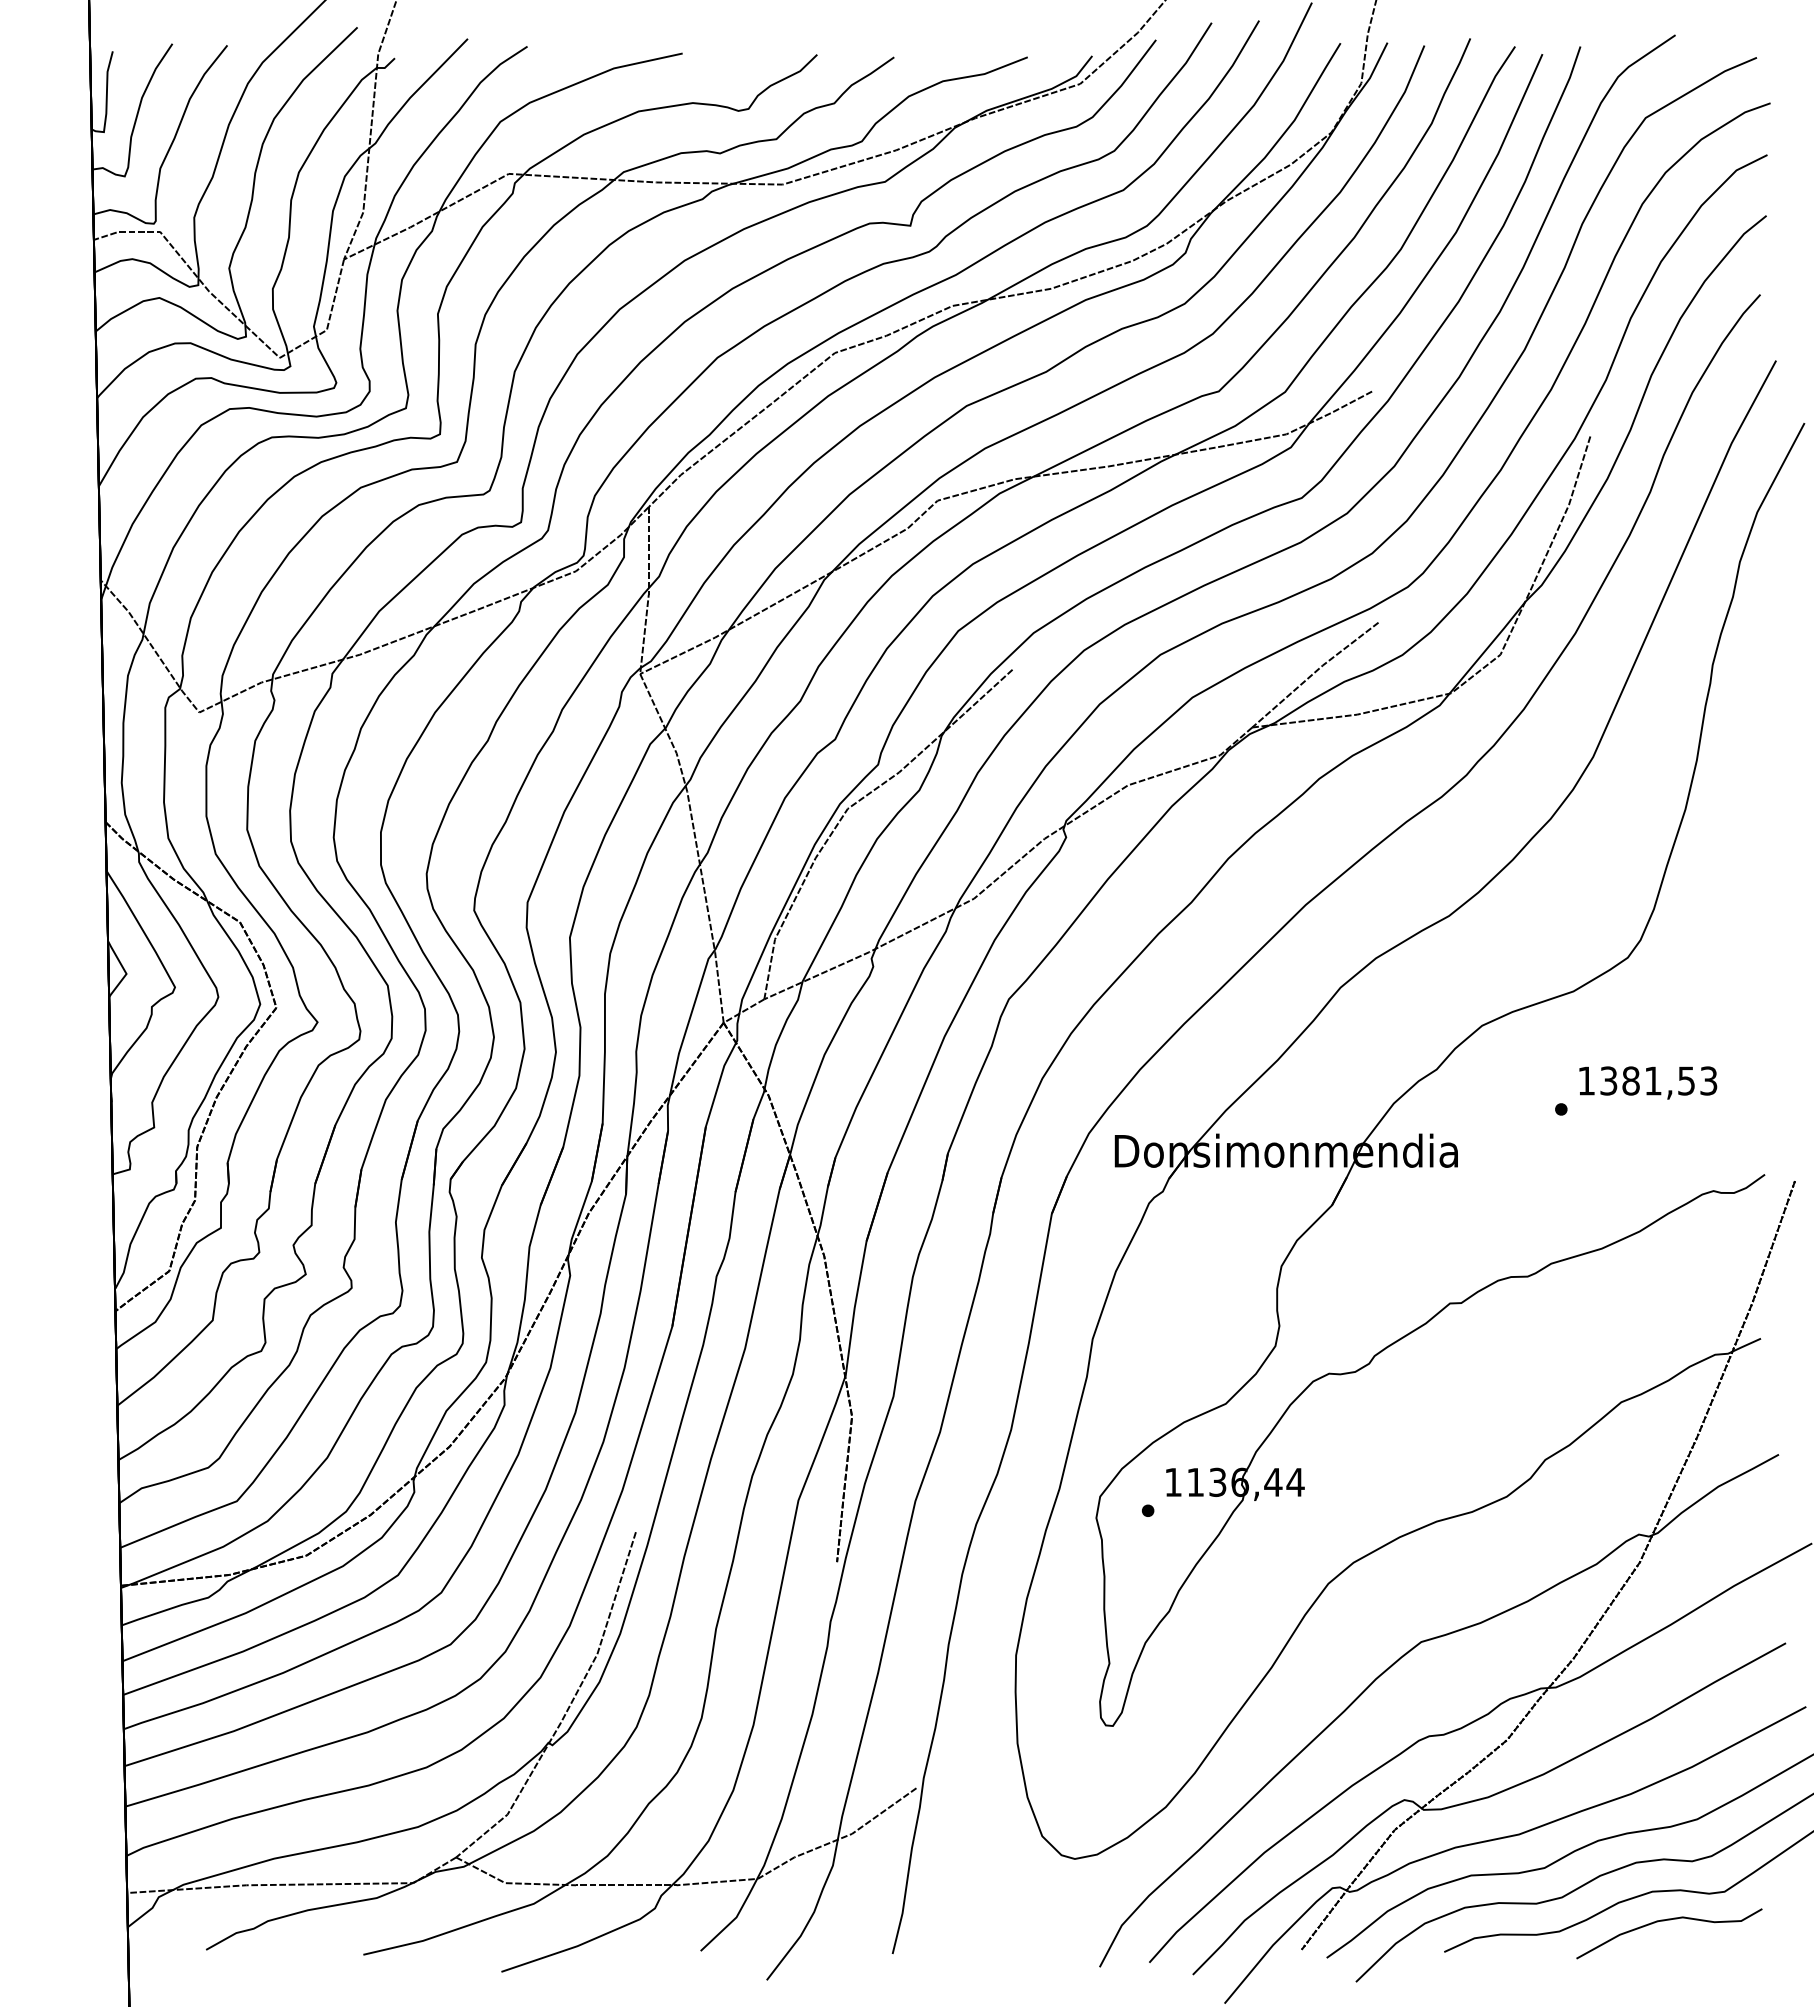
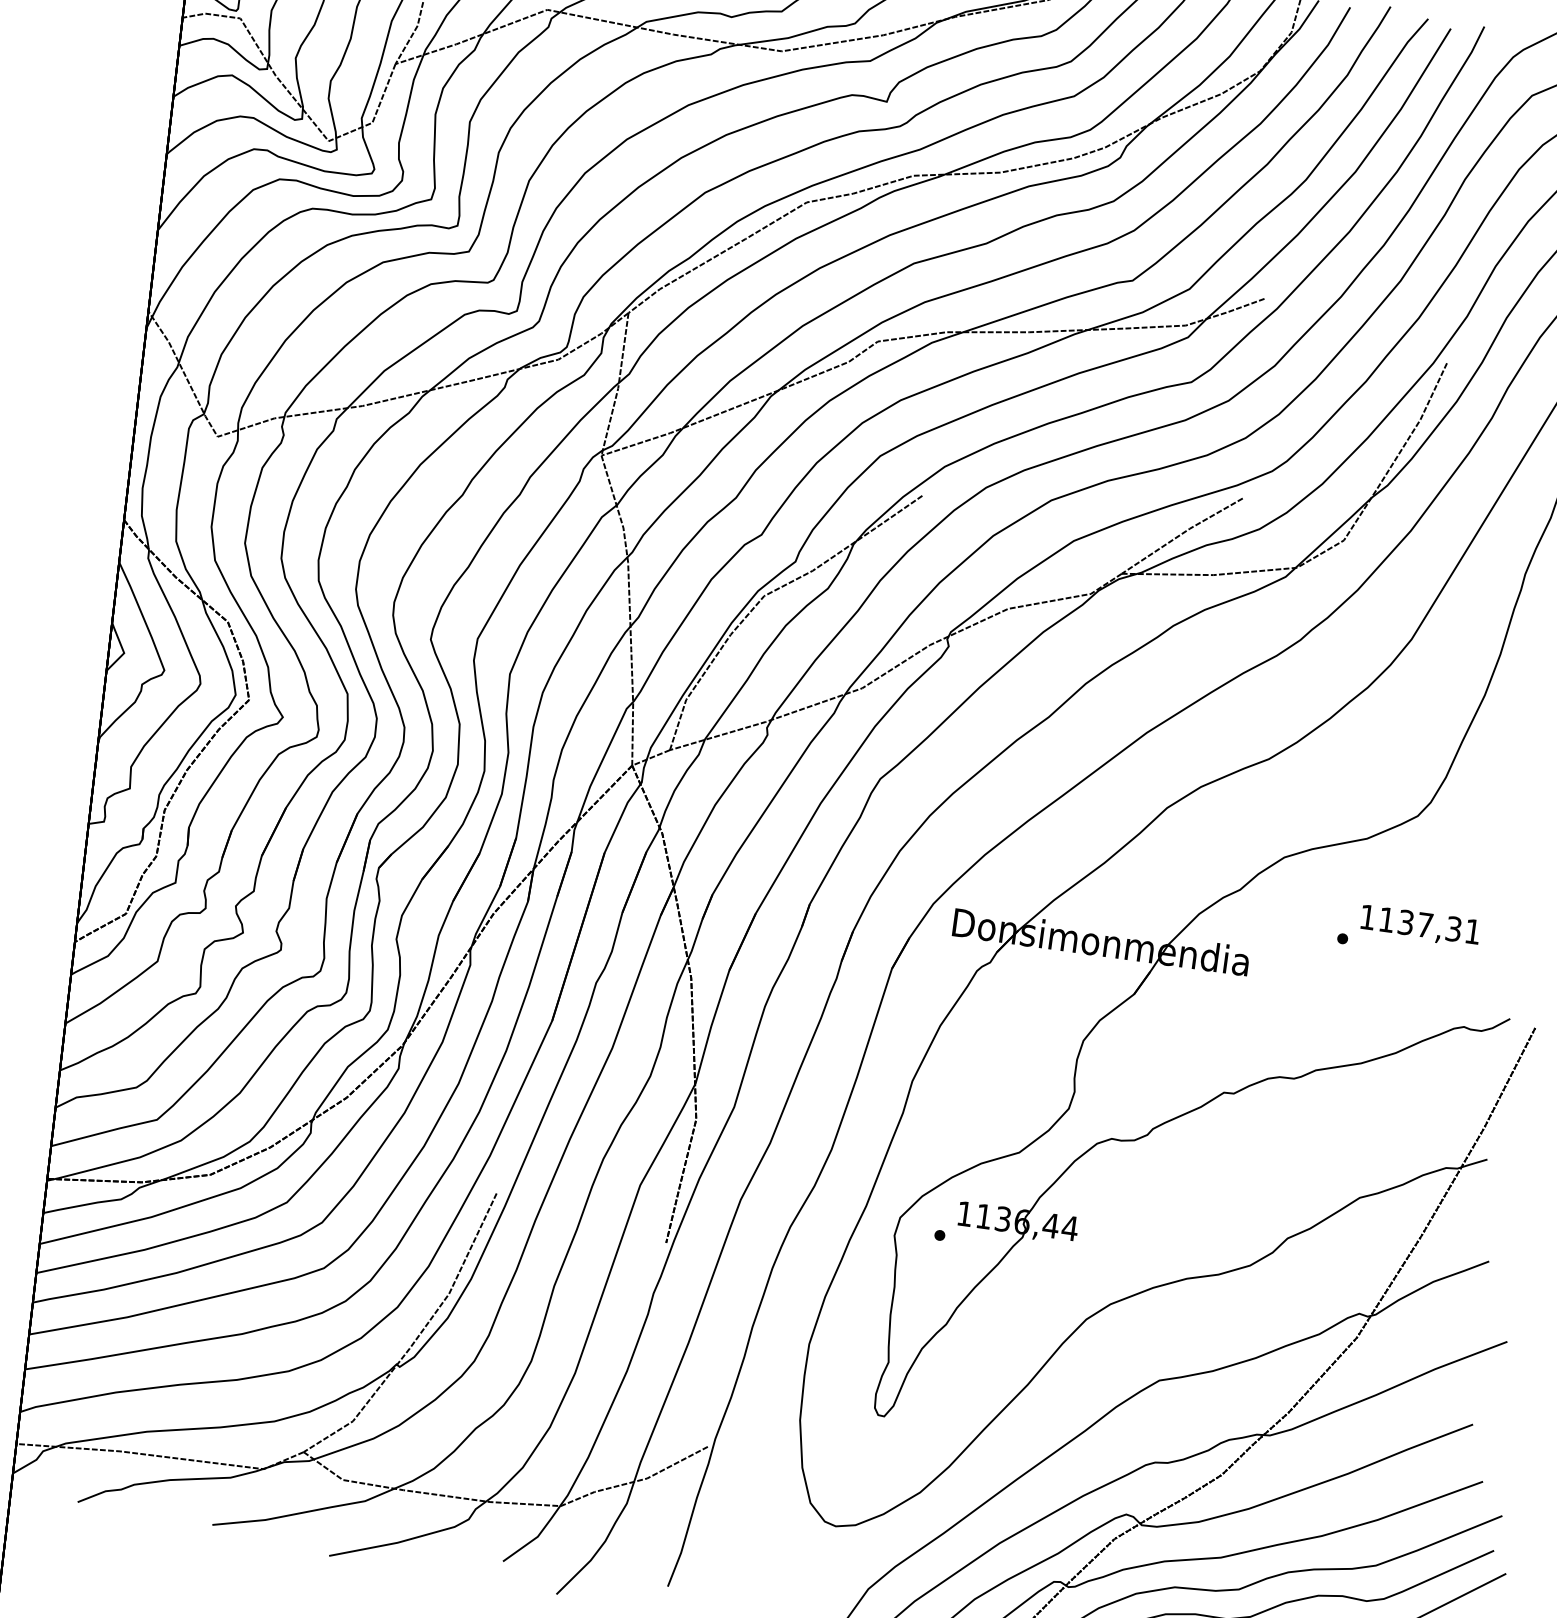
text: (1658, 1080) -> (1429, 925), 1381,53 -> 1137,31

